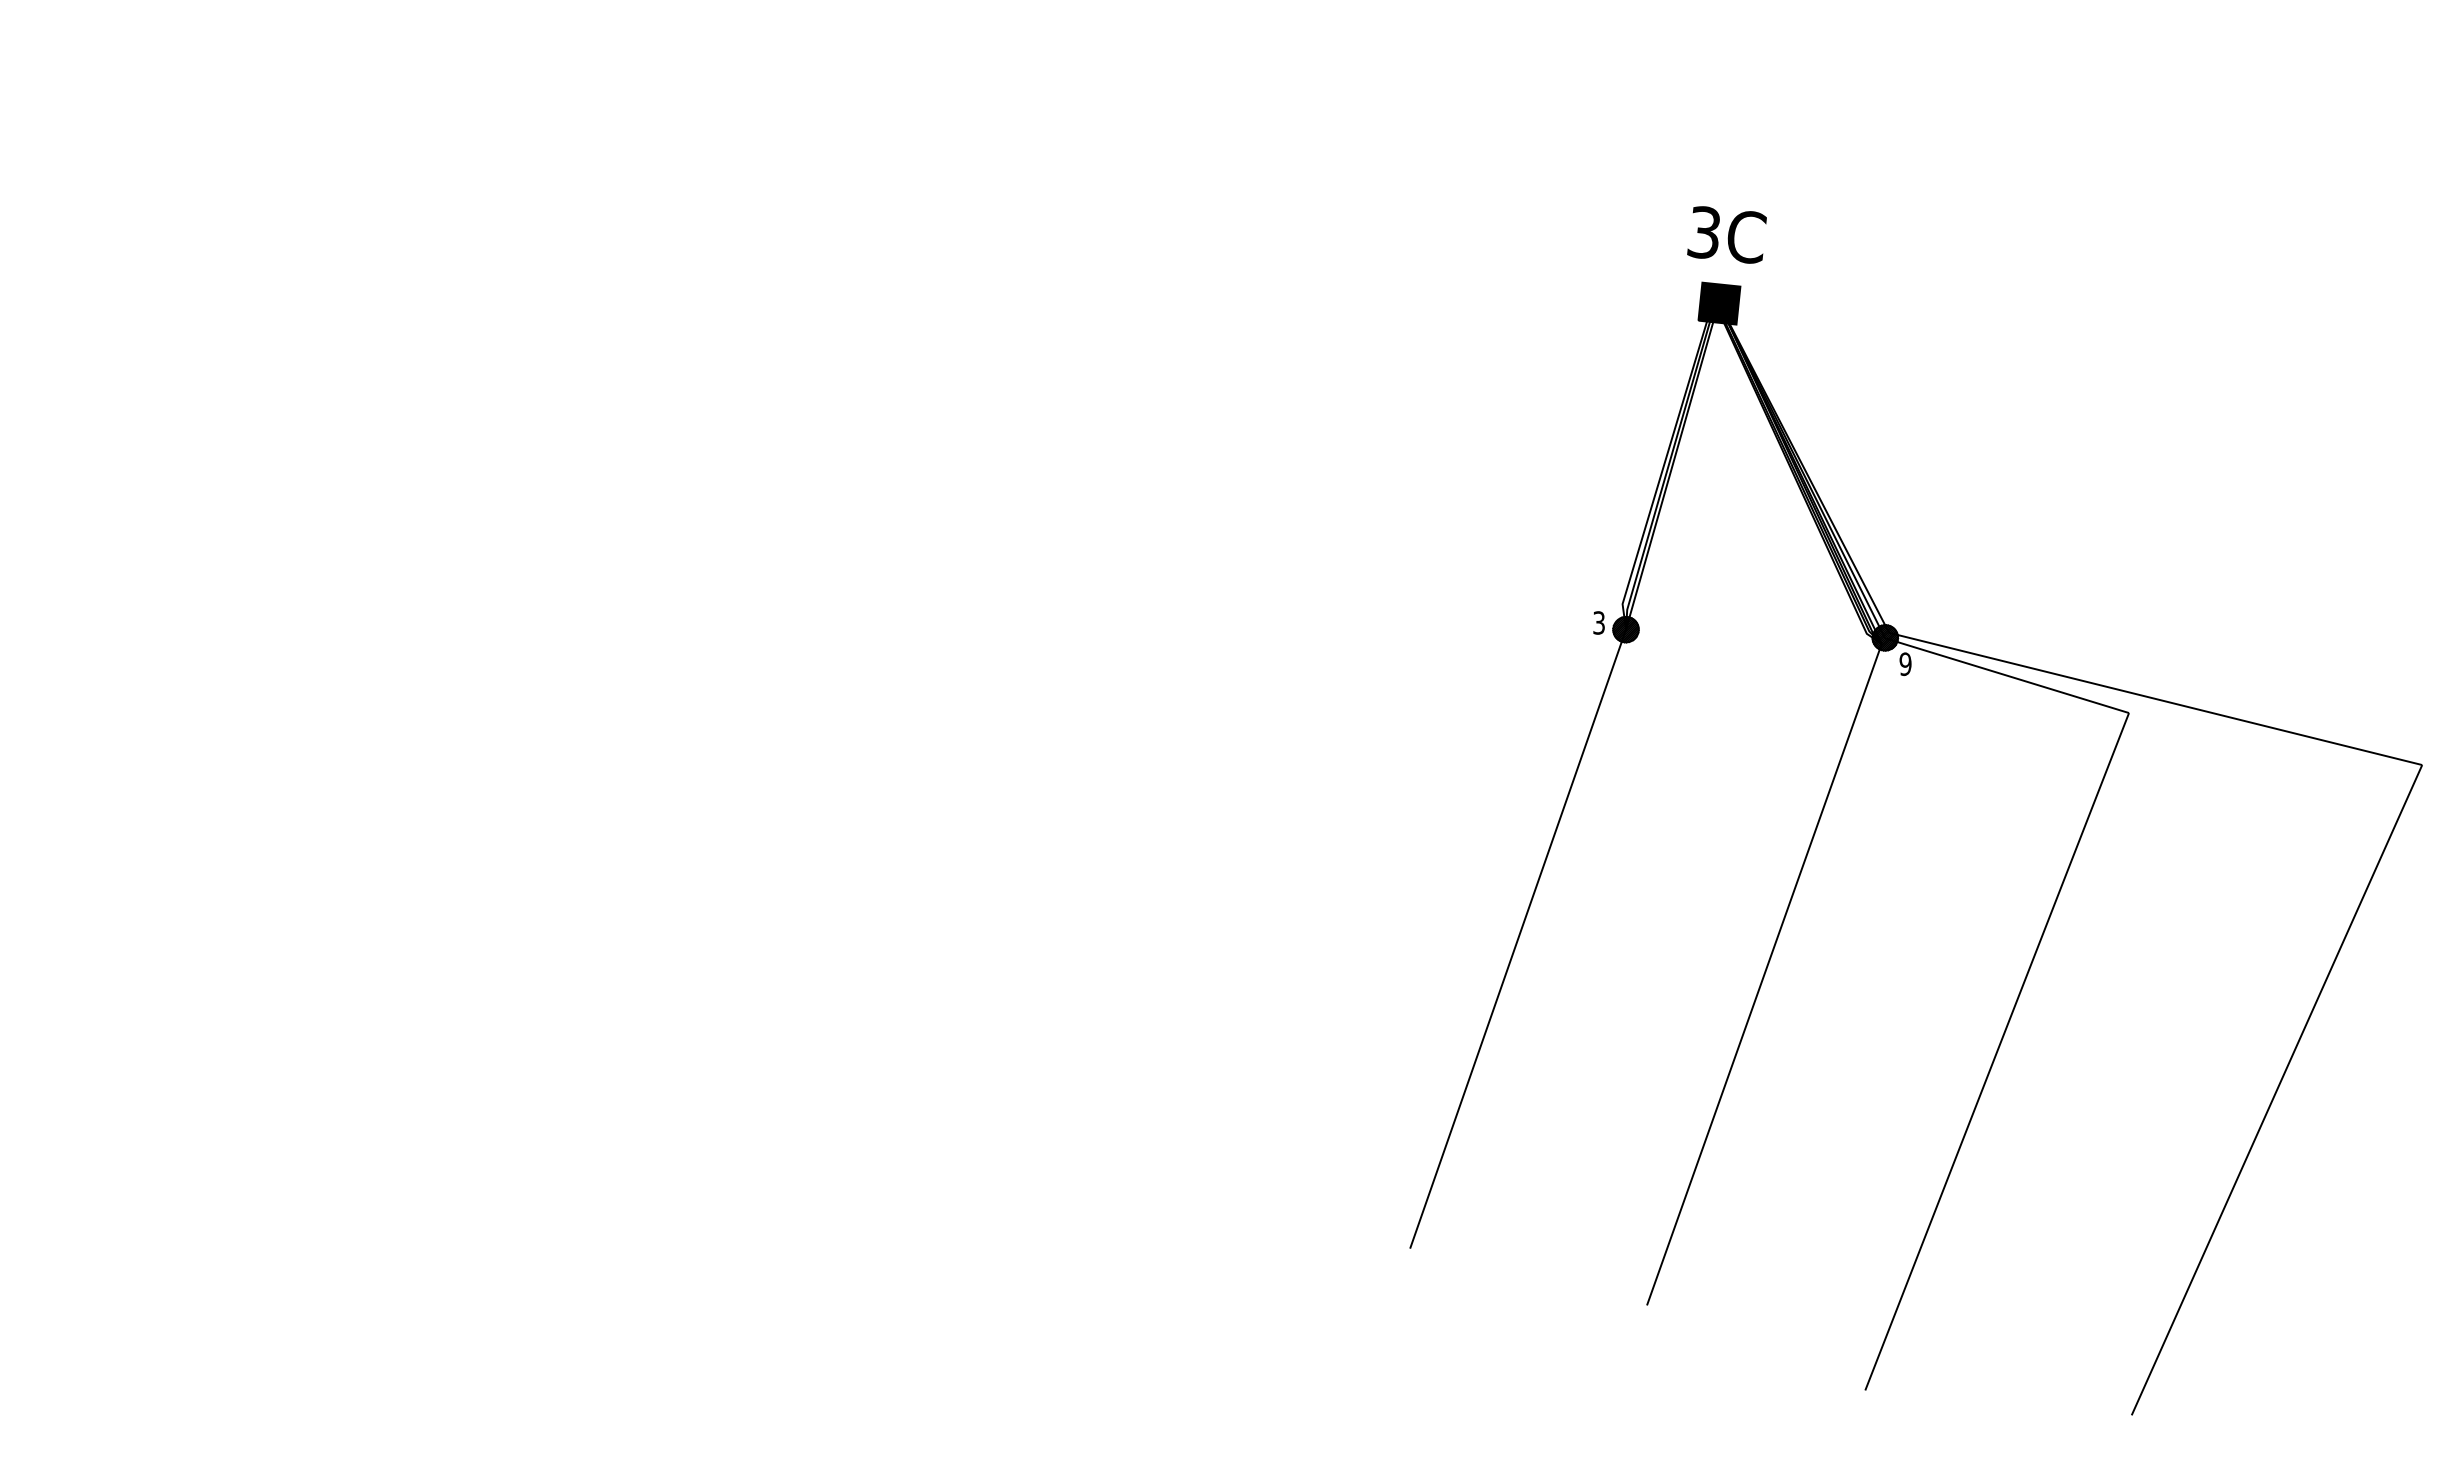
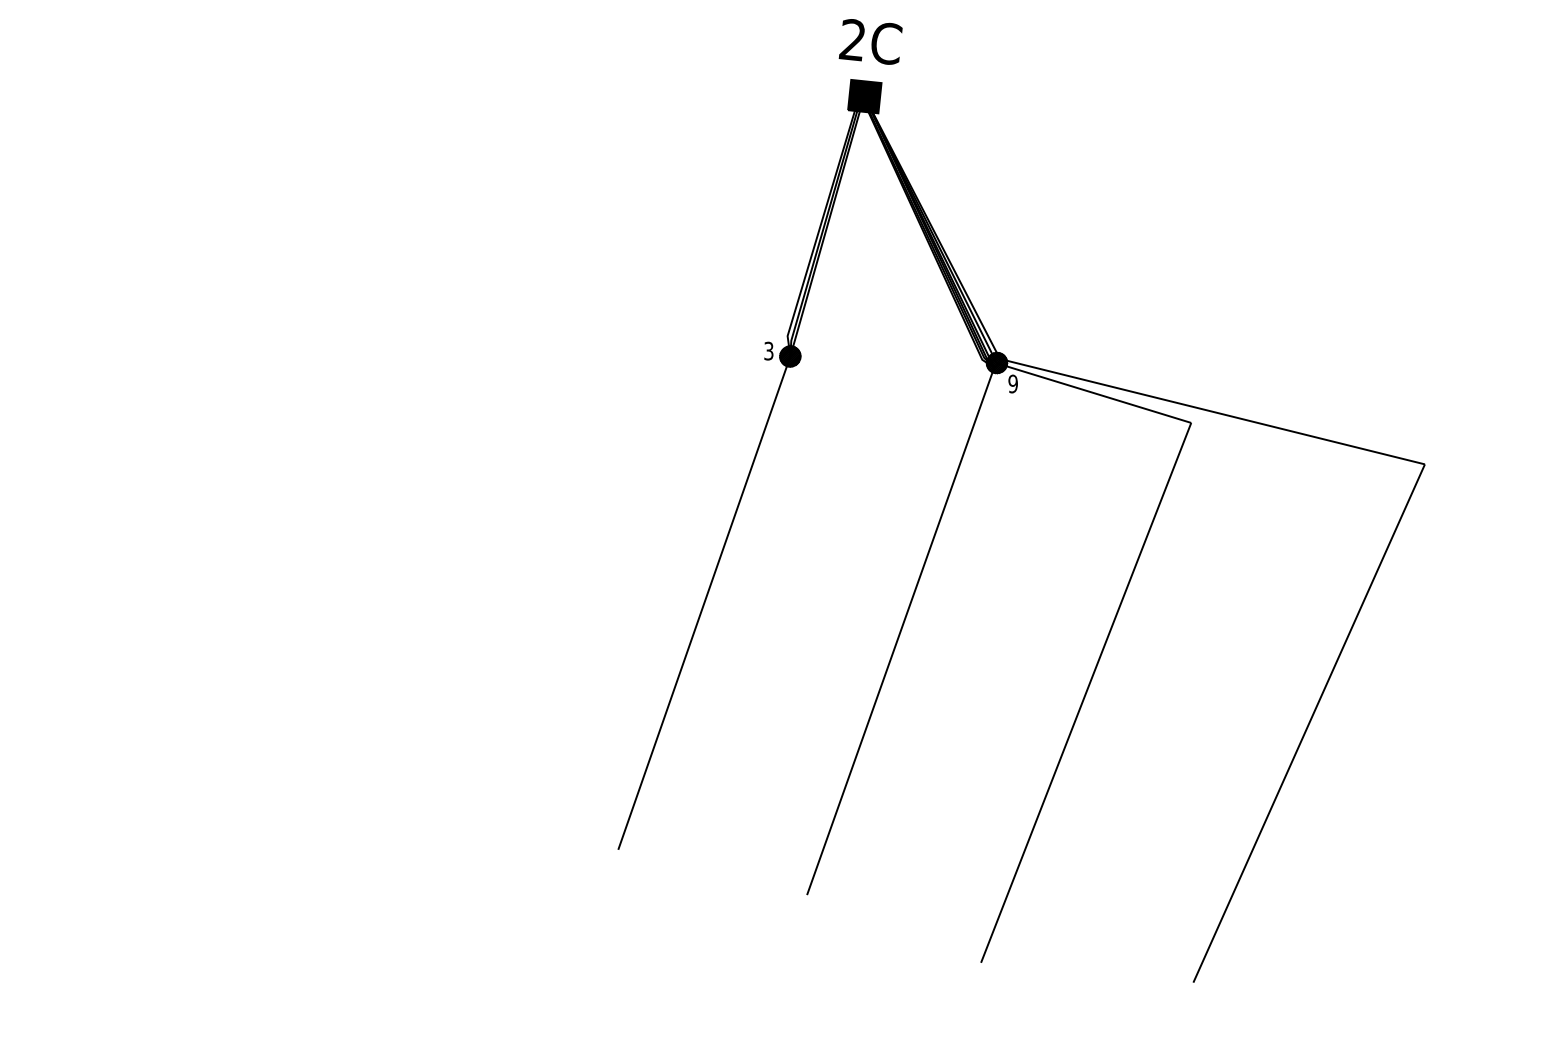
text: (1702, 232) -> (851, 39), 3C -> 2C

